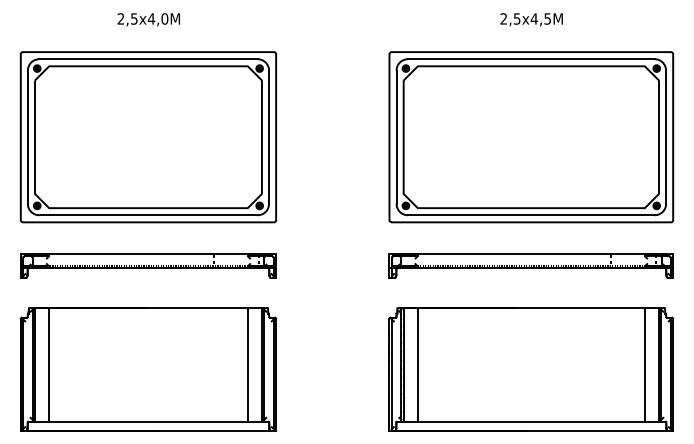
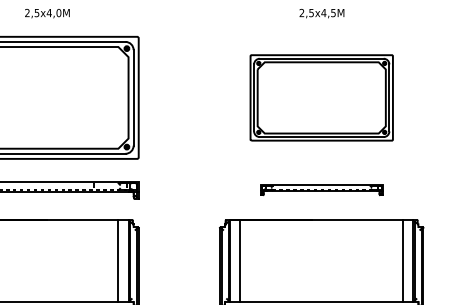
part: (531, 137) -> (321, 98), size x0.7
part: (530, 265) -> (321, 189), size x0.6

